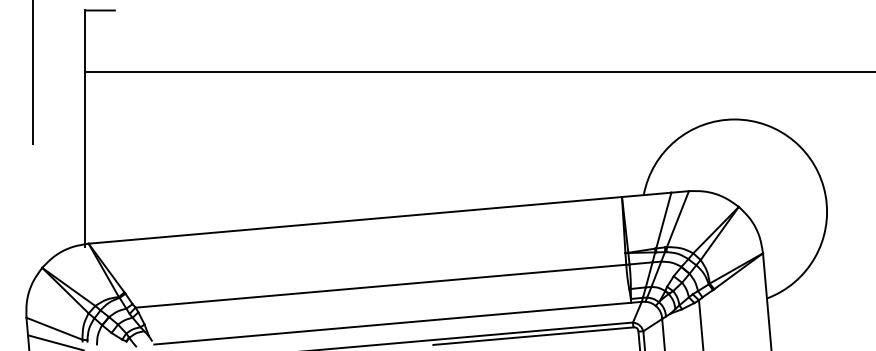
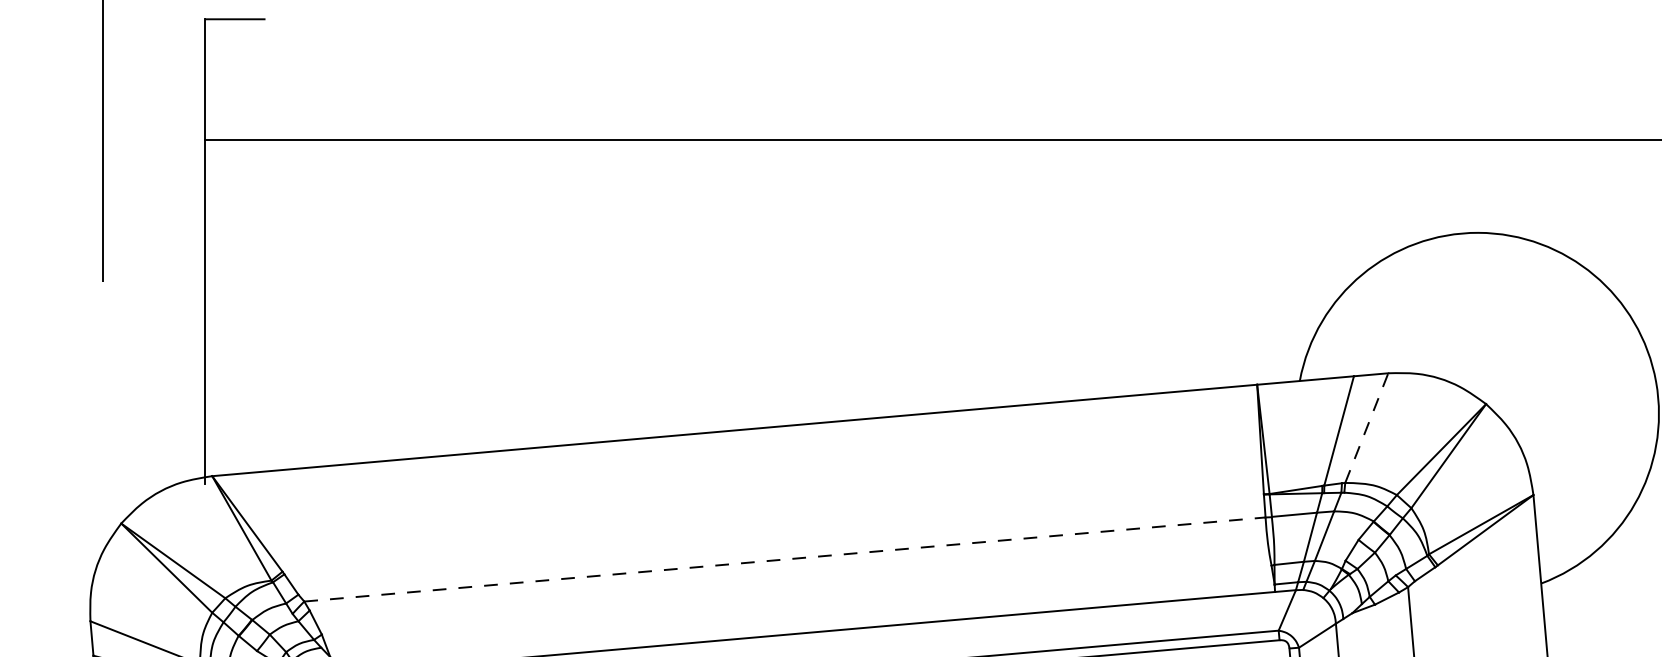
line: (678, 218) -> (1367, 426), solid -> dashed
line: (381, 286) -> (785, 560), solid -> dashed

